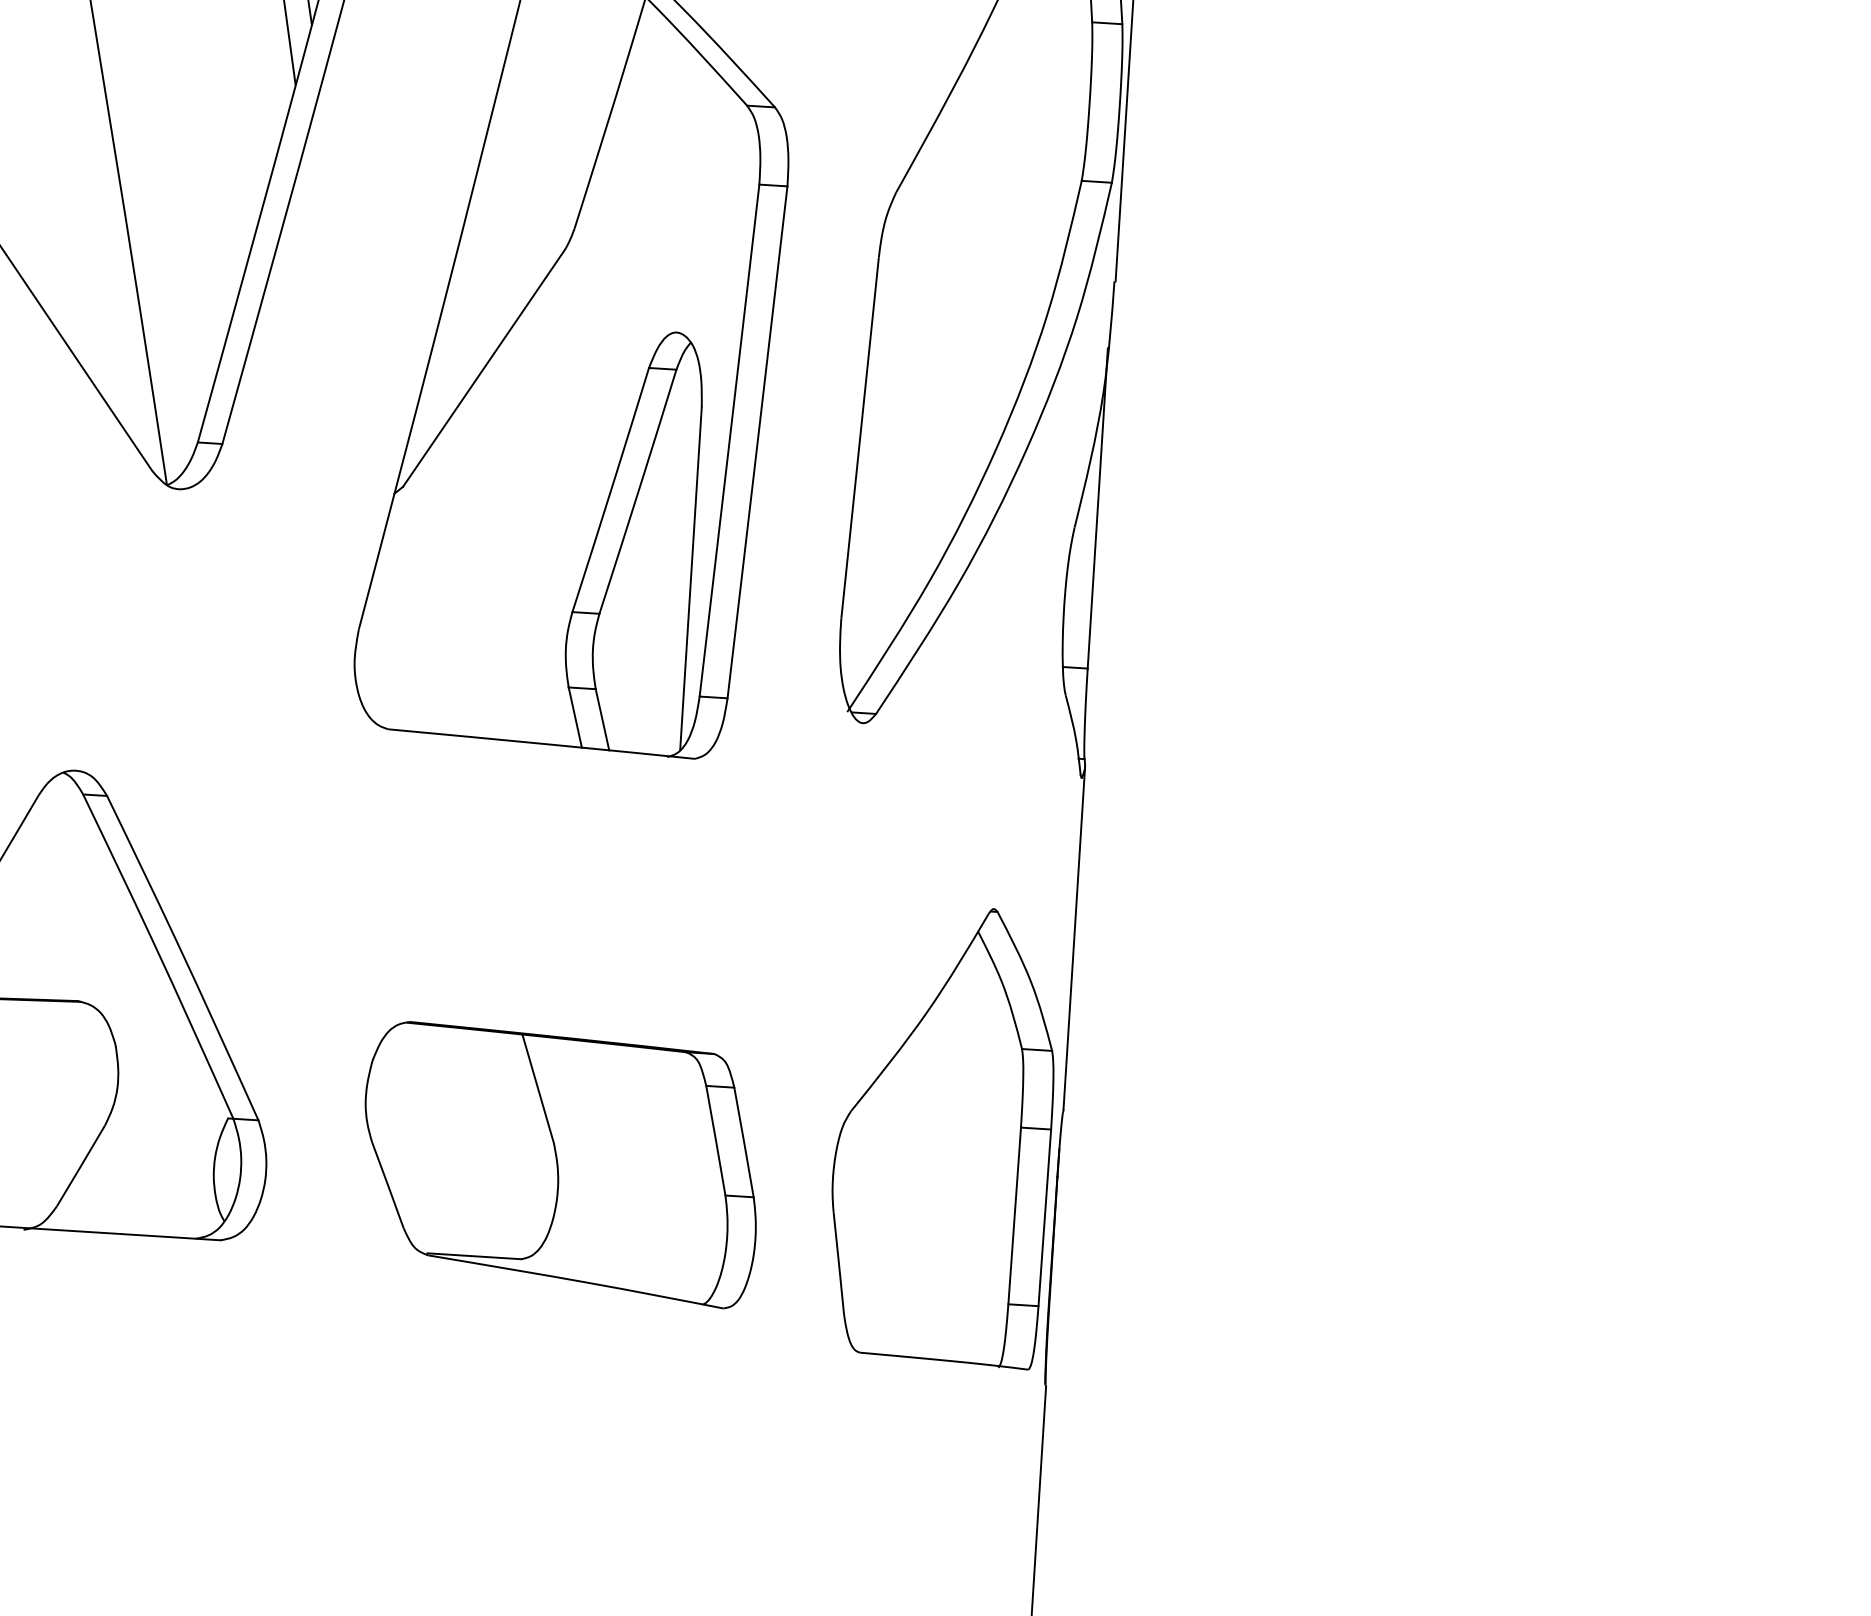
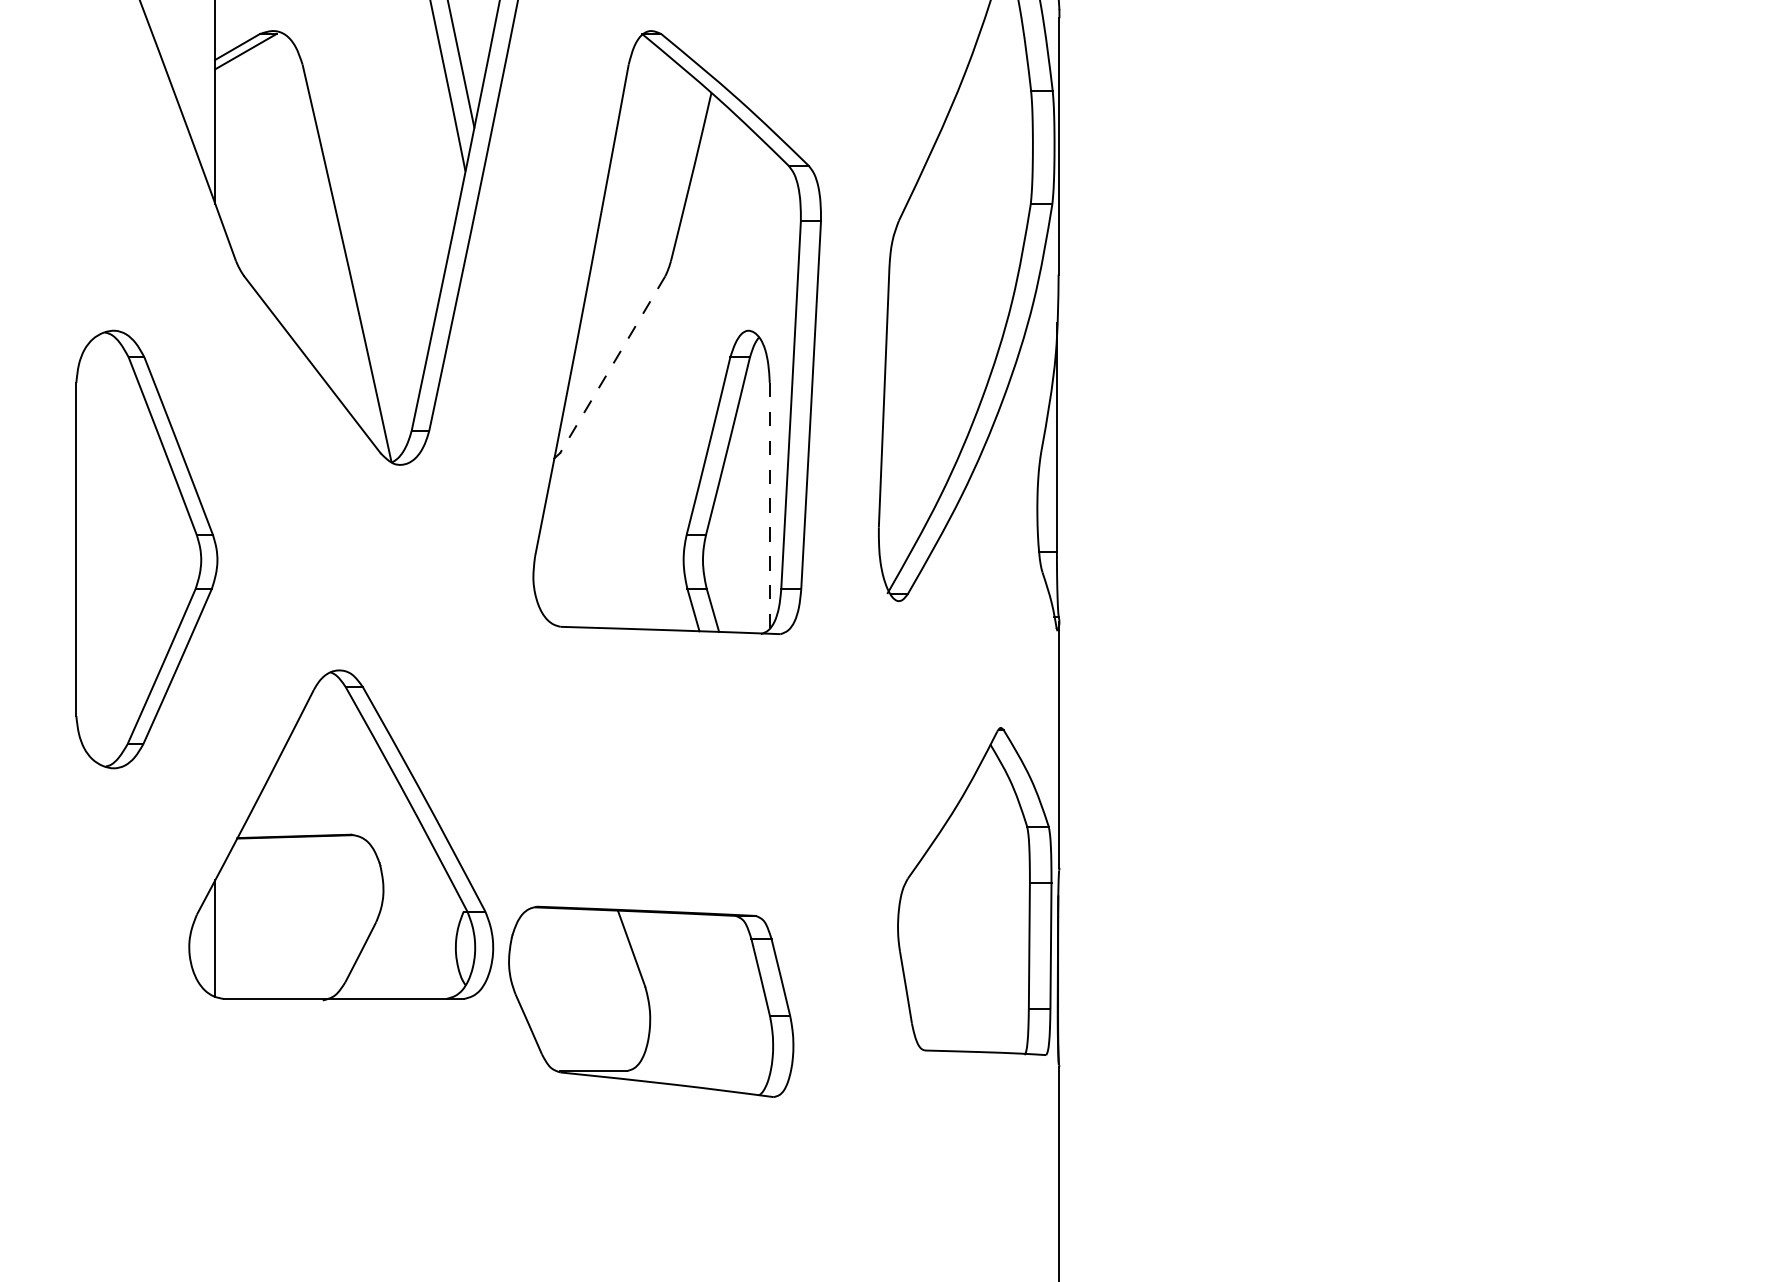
line: (483, 367) -> (612, 364), solid -> dashed
line: (690, 578) -> (769, 505), solid -> dashed
part: (561, 1164) -> (651, 1001), moved

